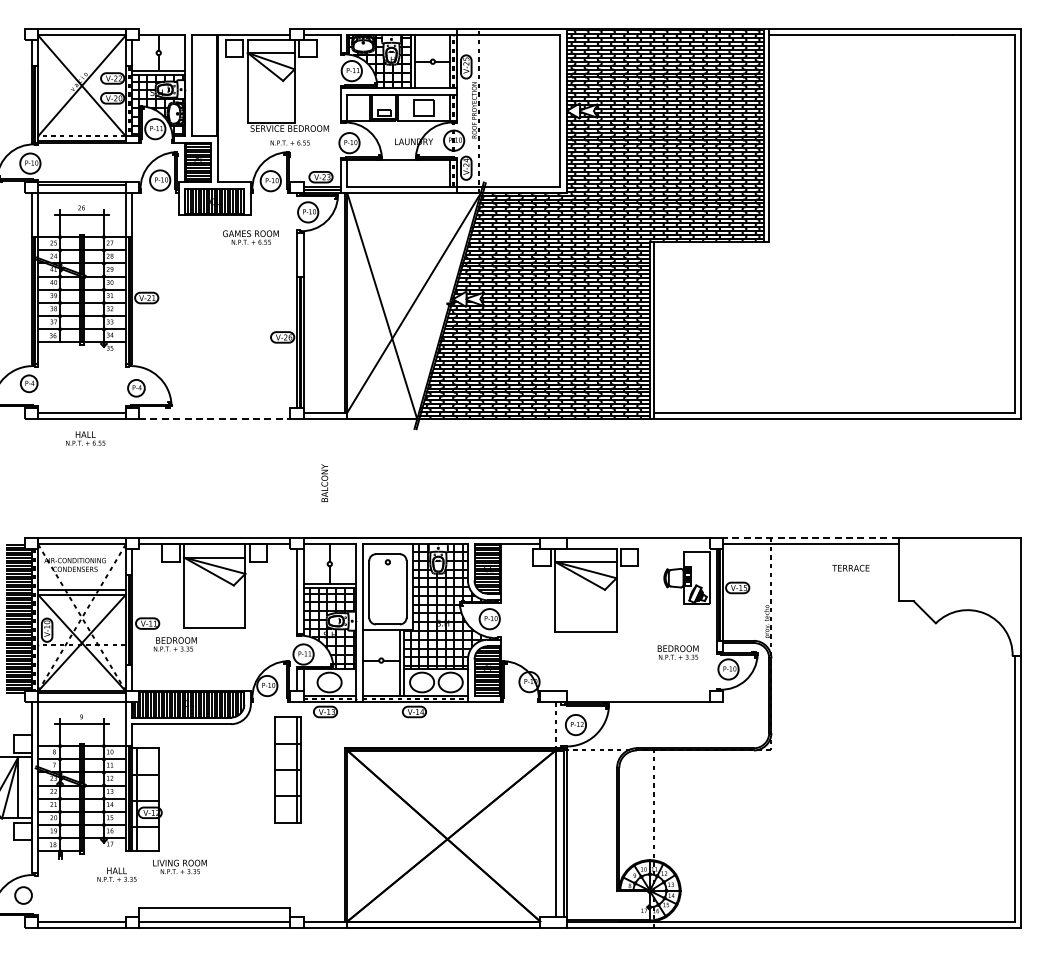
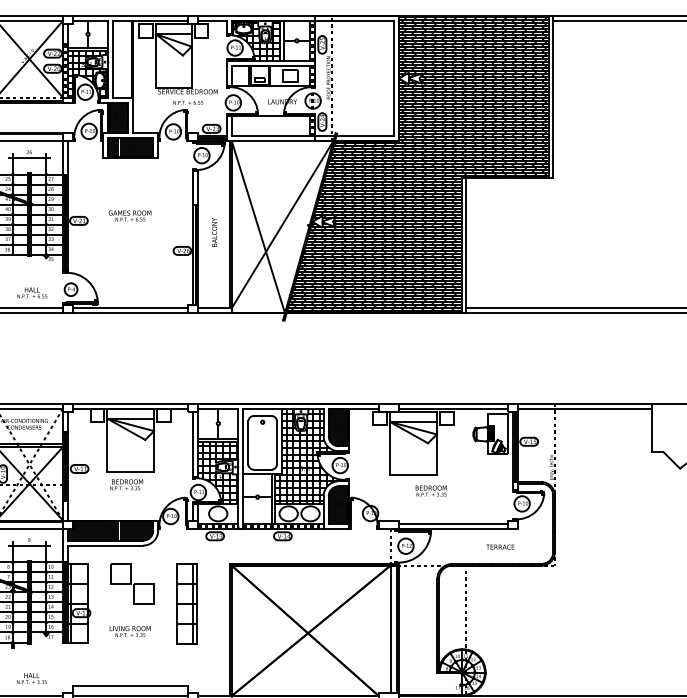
line: (214, 28) -> (130, 15), added
text: (250, 237) -> (129, 215), moved
line: (214, 412) -> (130, 308), added
line: (214, 419) -> (130, 313), dashed -> solid
text: (85, 438) -> (32, 292), moved
text: (324, 482) -> (214, 231), moved
line: (810, 537) -> (584, 403), dashed -> solid
line: (638, 544) -> (453, 408), added
text: (850, 567) -> (500, 546), moved
text: (175, 644) -> (126, 484), moved
text: (677, 652) -> (430, 490), moved
line: (638, 695) -> (453, 523), added
part: (287, 769) -> (186, 603), moved
part: (216, 774) -> (132, 583), added
text: (179, 866) -> (129, 631), moved
text: (116, 874) -> (31, 678), moved

